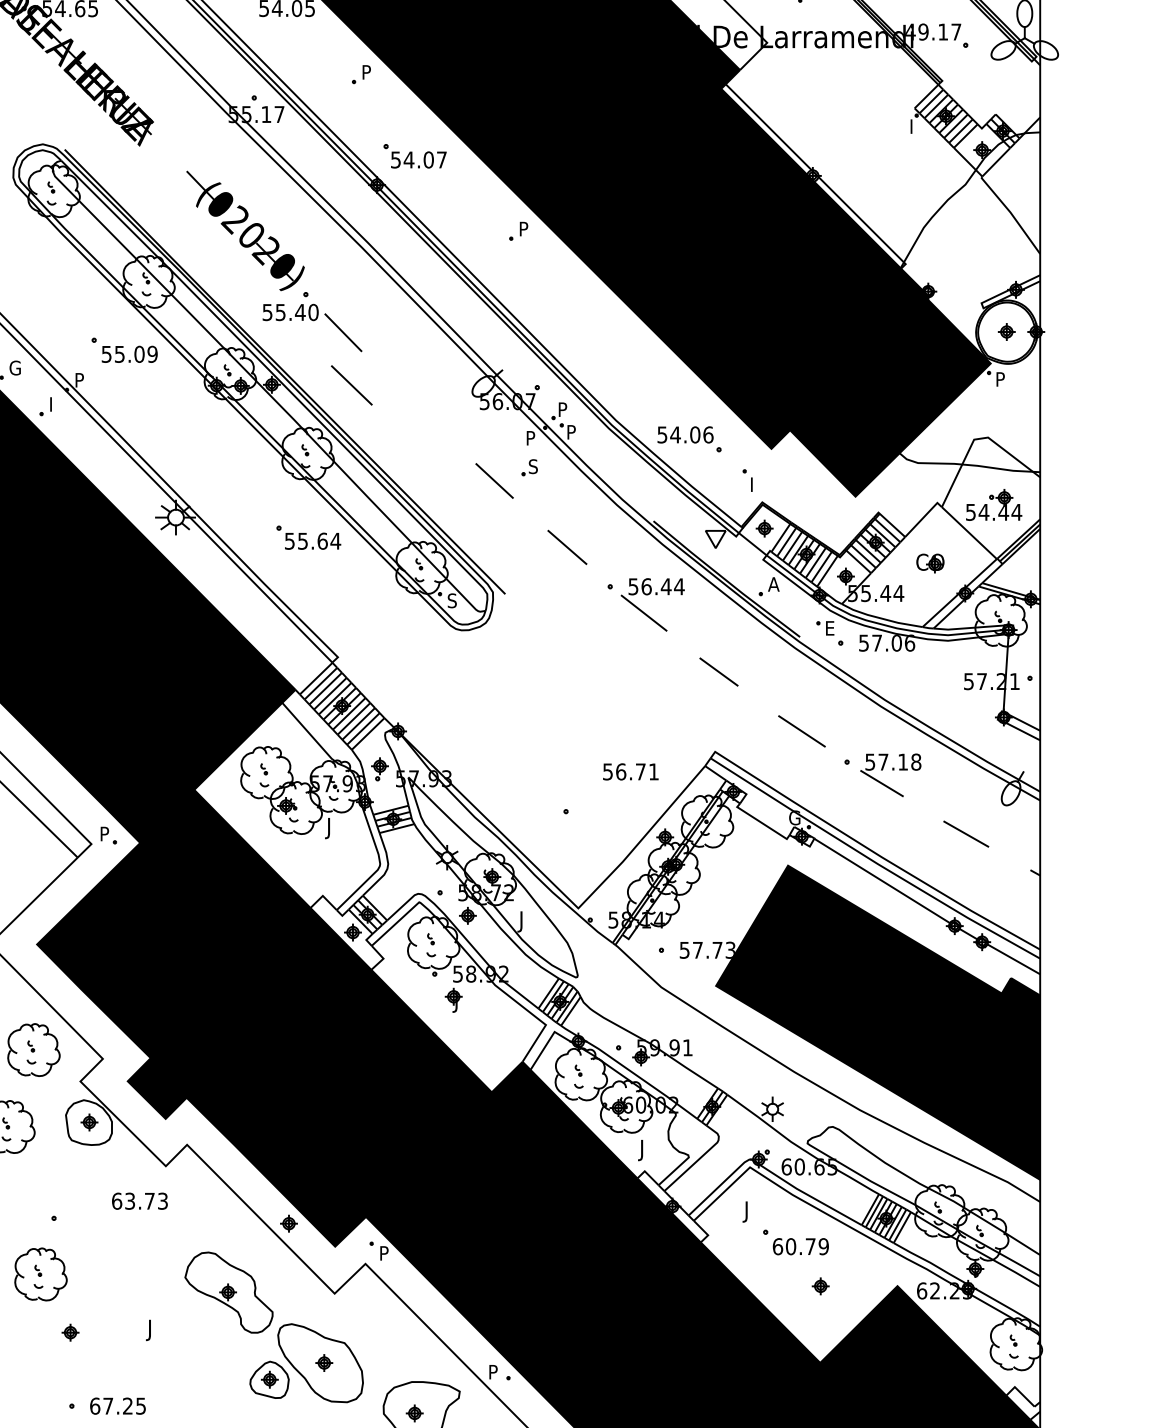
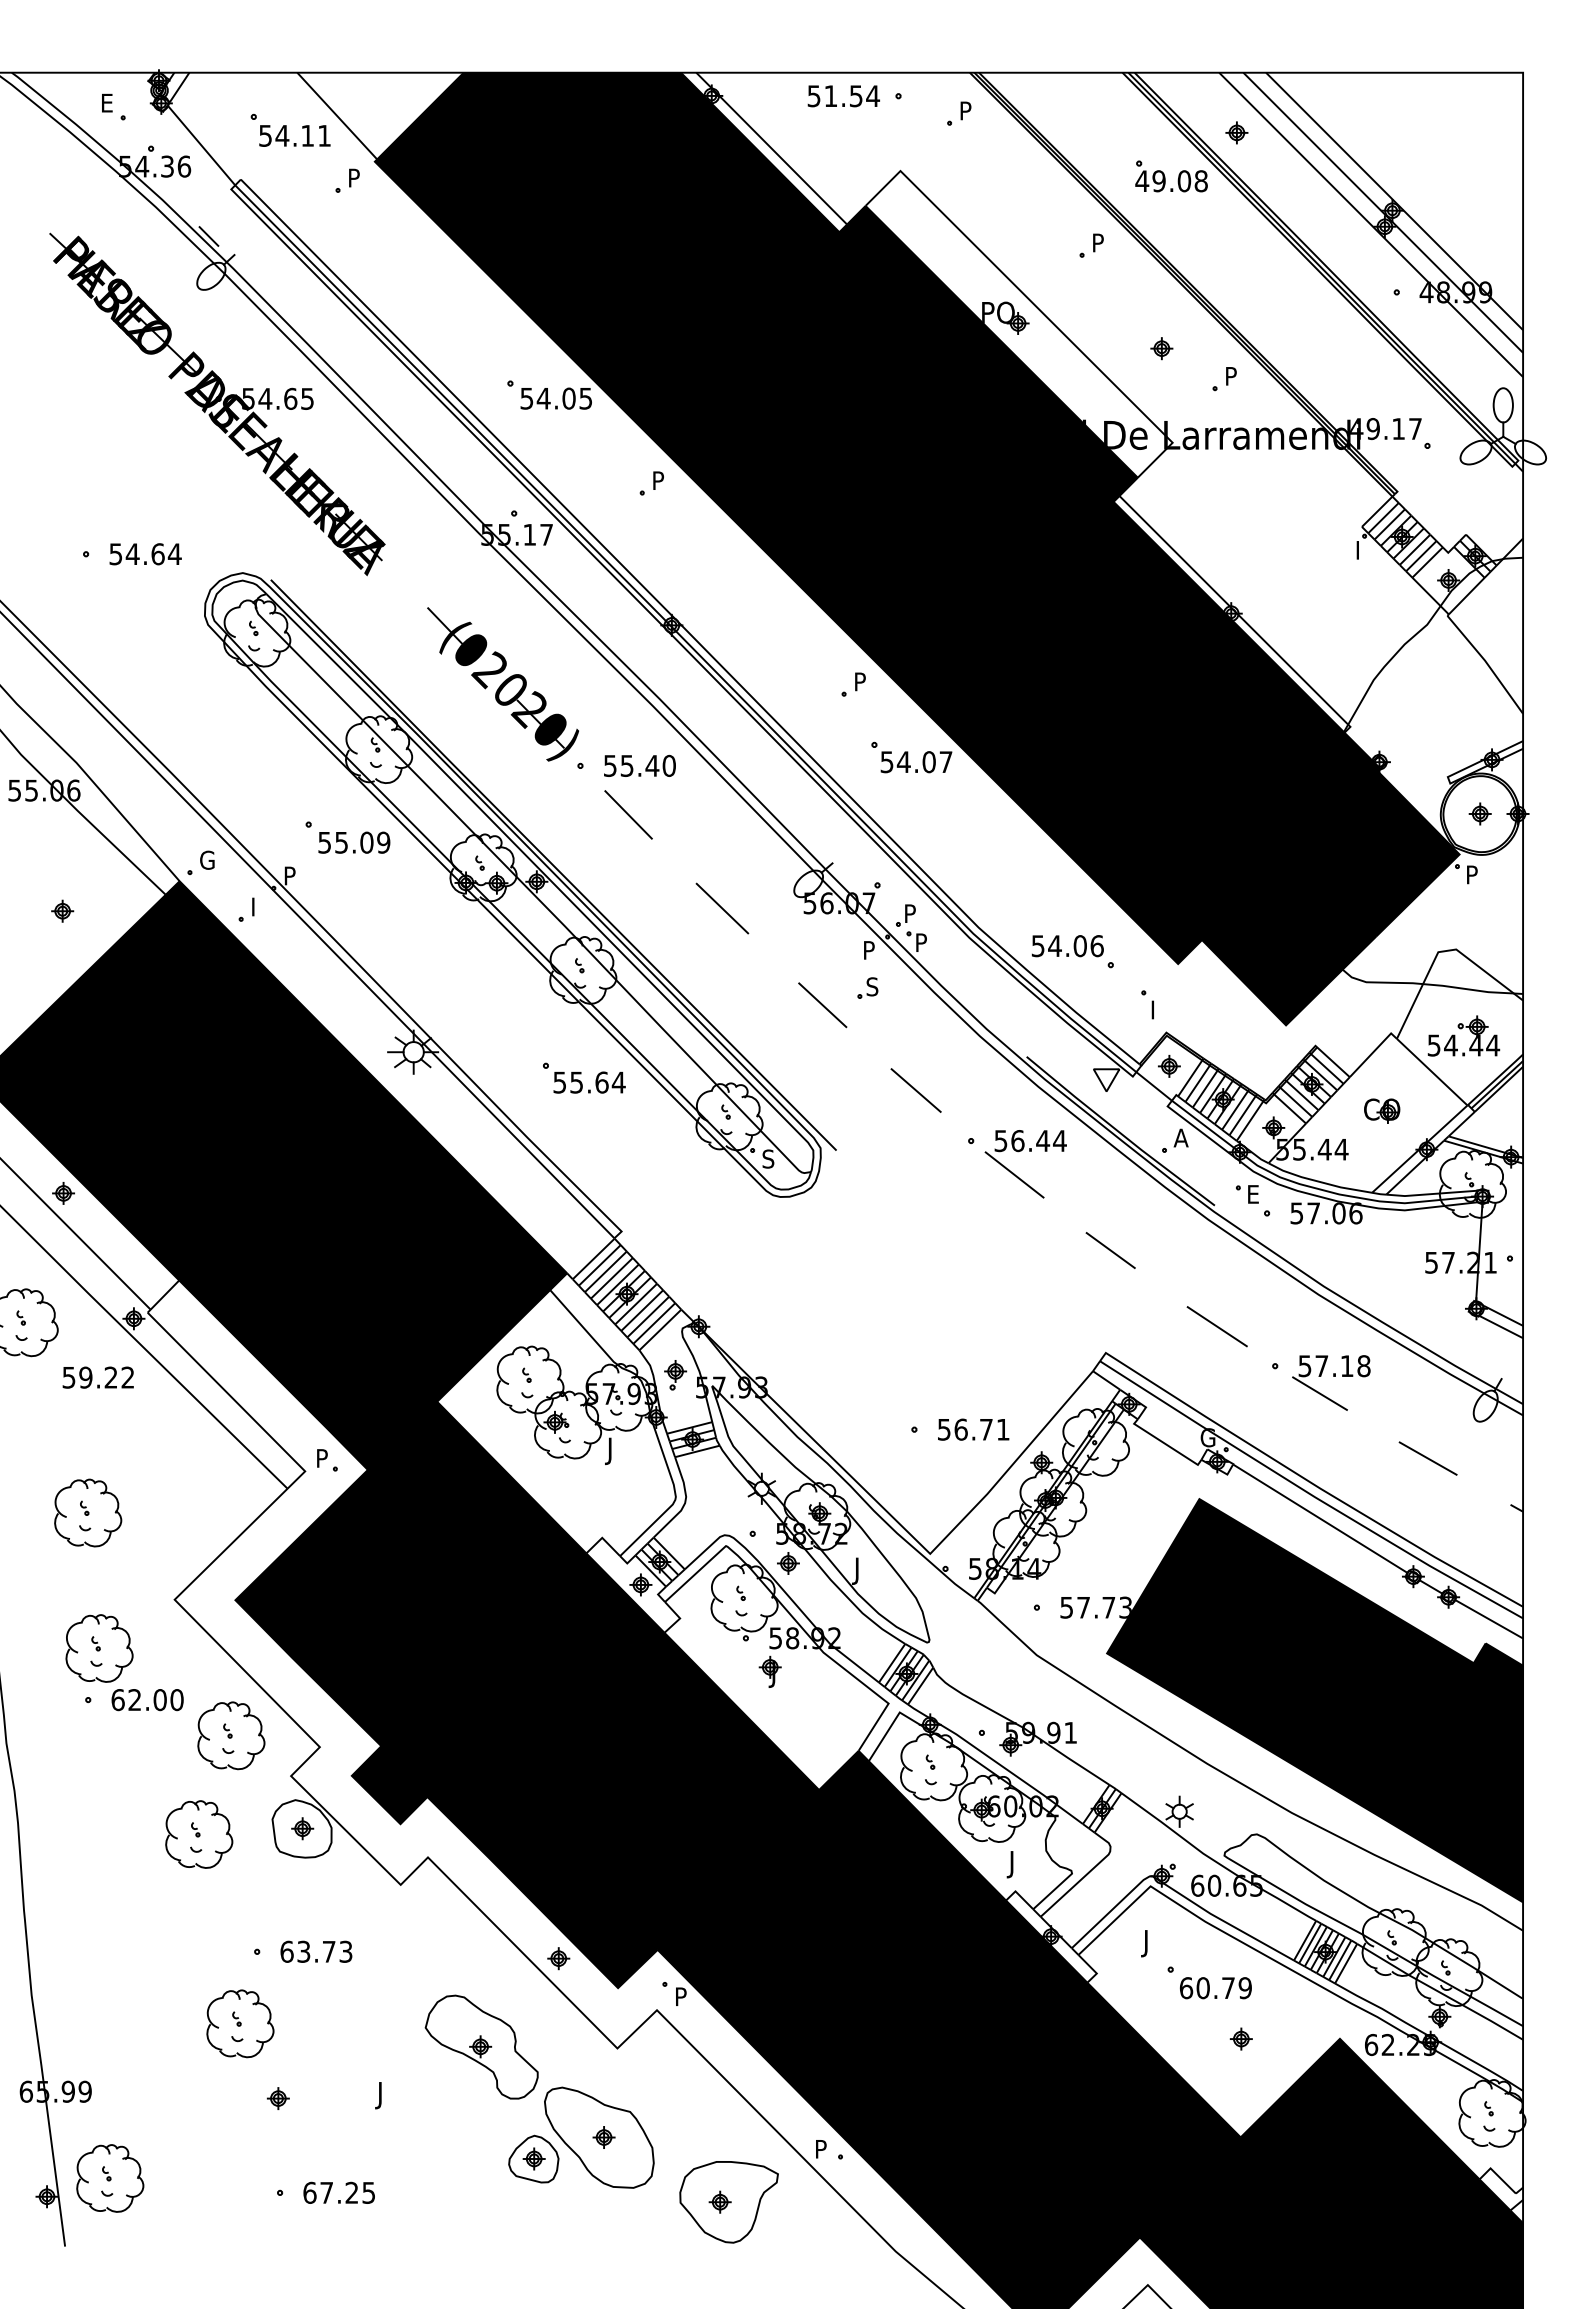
part: (414, 156) -> (911, 757), moved
text: (290, 312) -> (639, 765), moved
line: (351, 385) -> (722, 908), moved
text: (630, 771) -> (973, 1429), moved
text: (139, 1200) -> (316, 1951), moved

